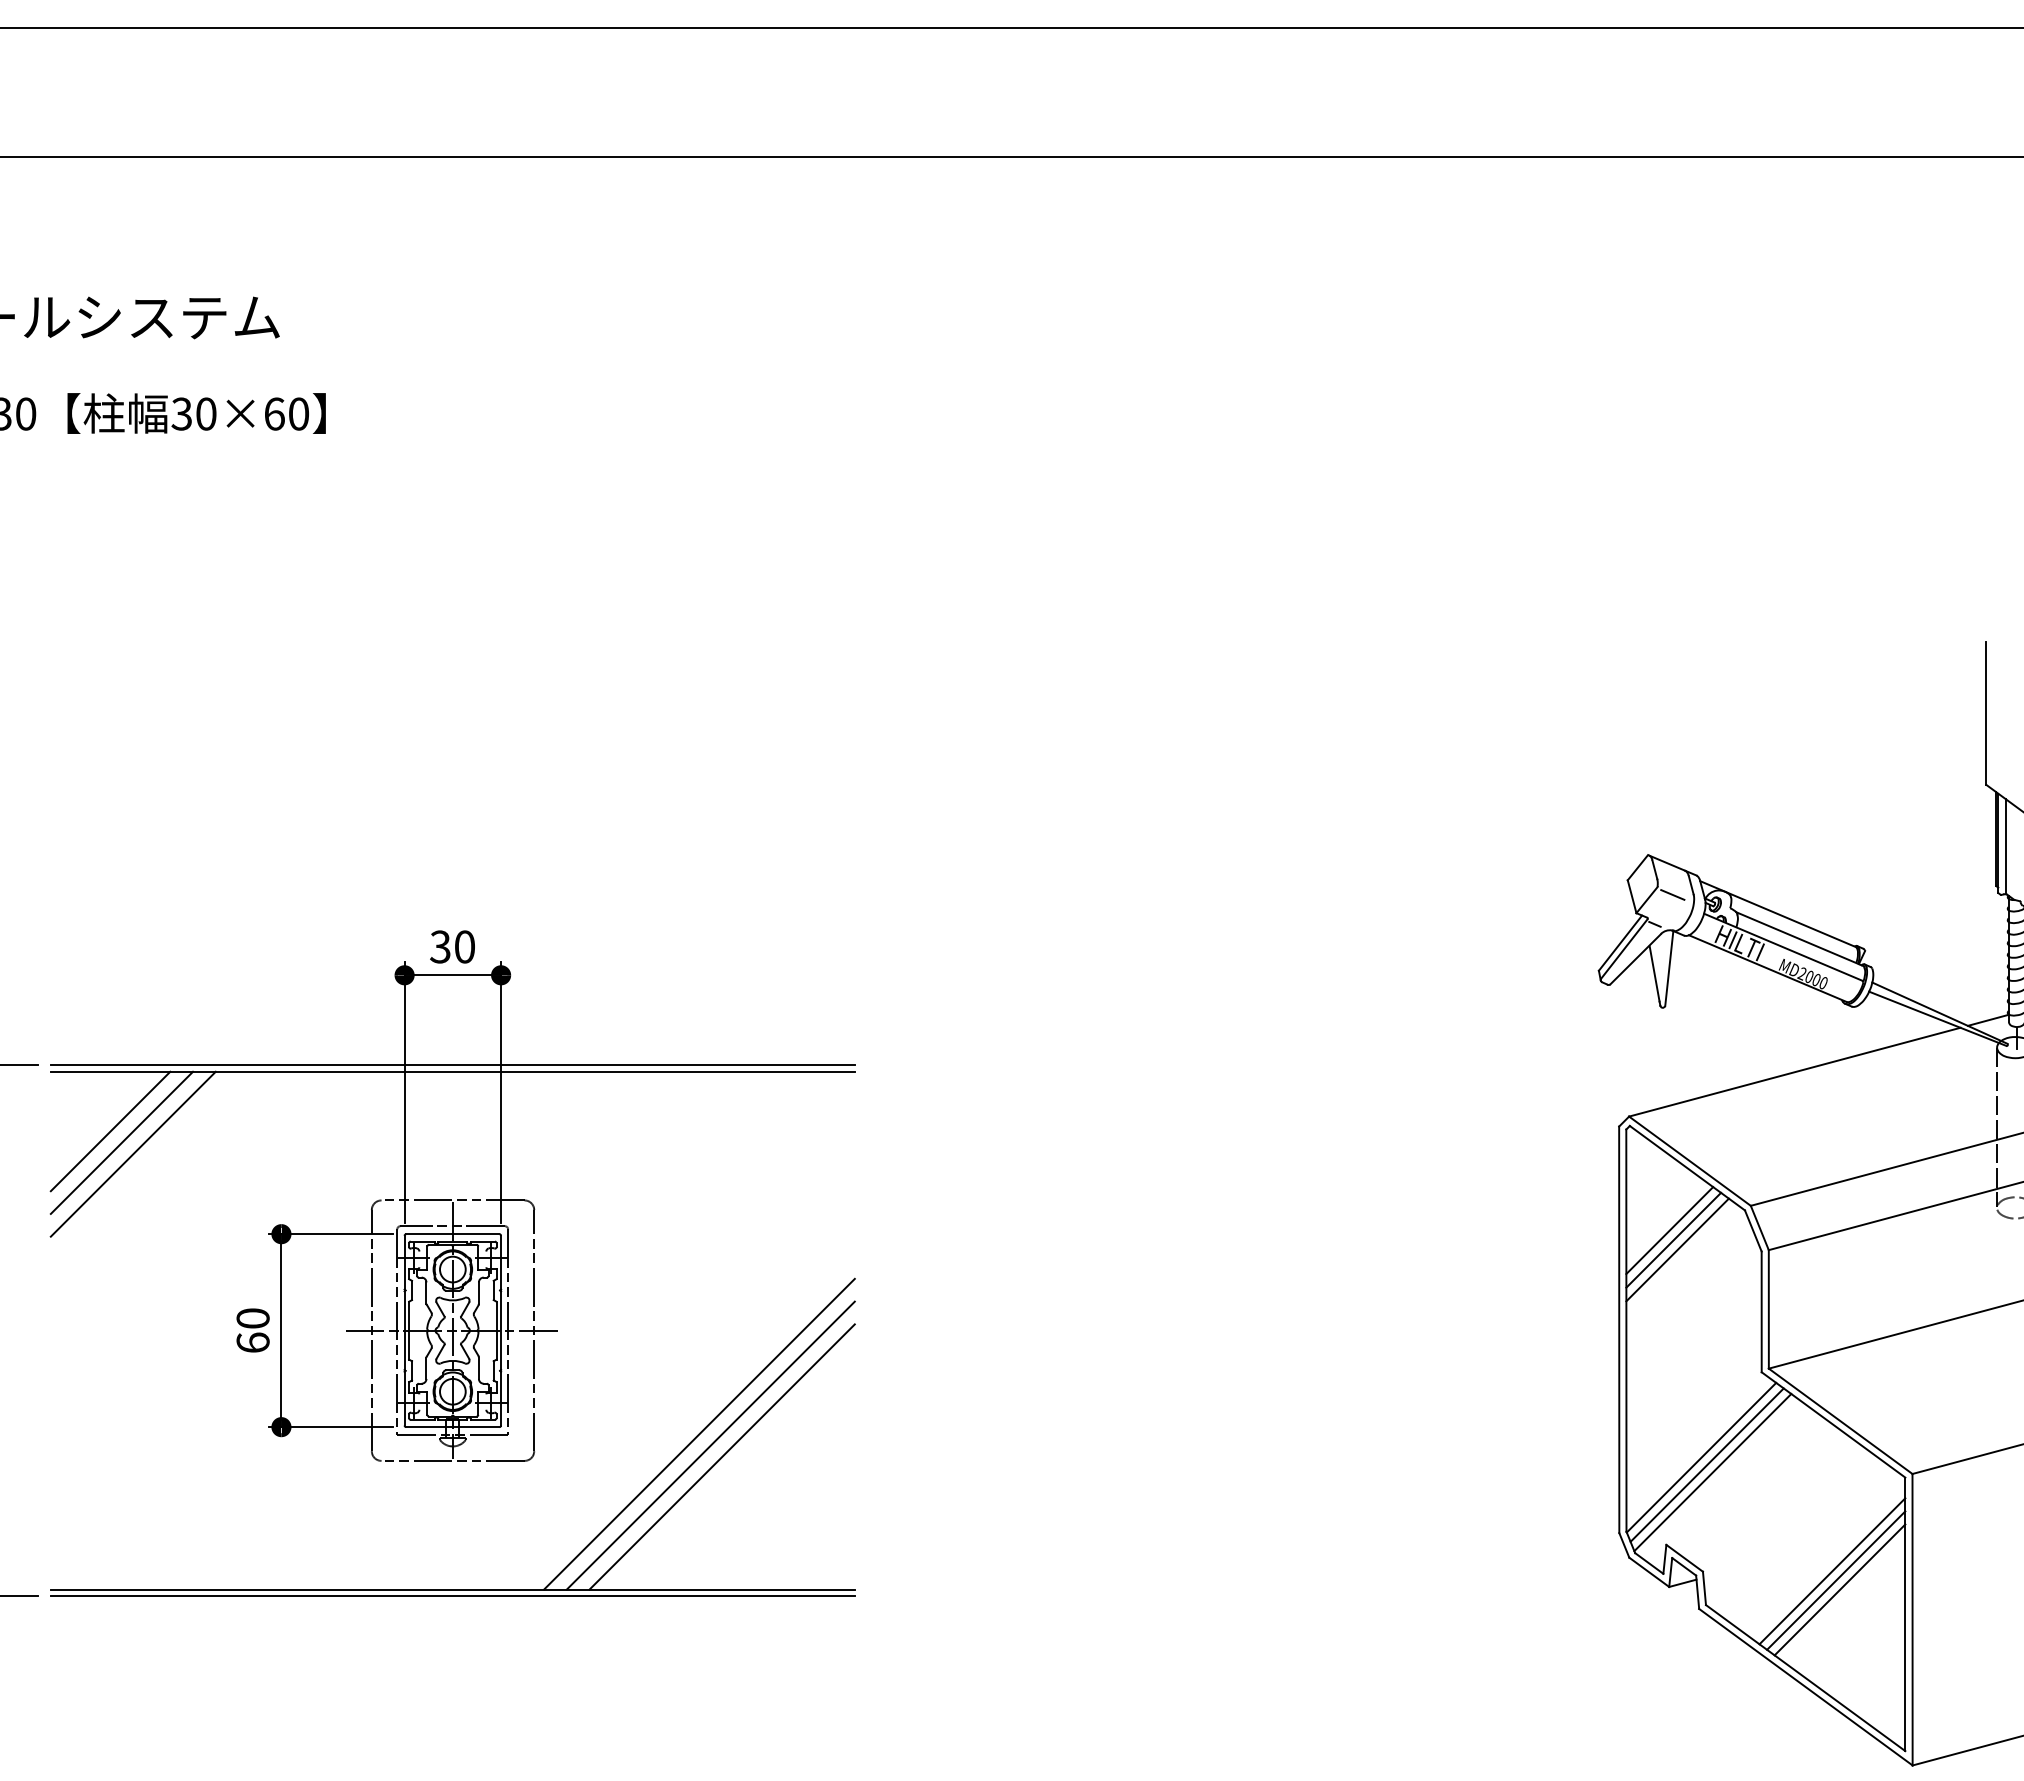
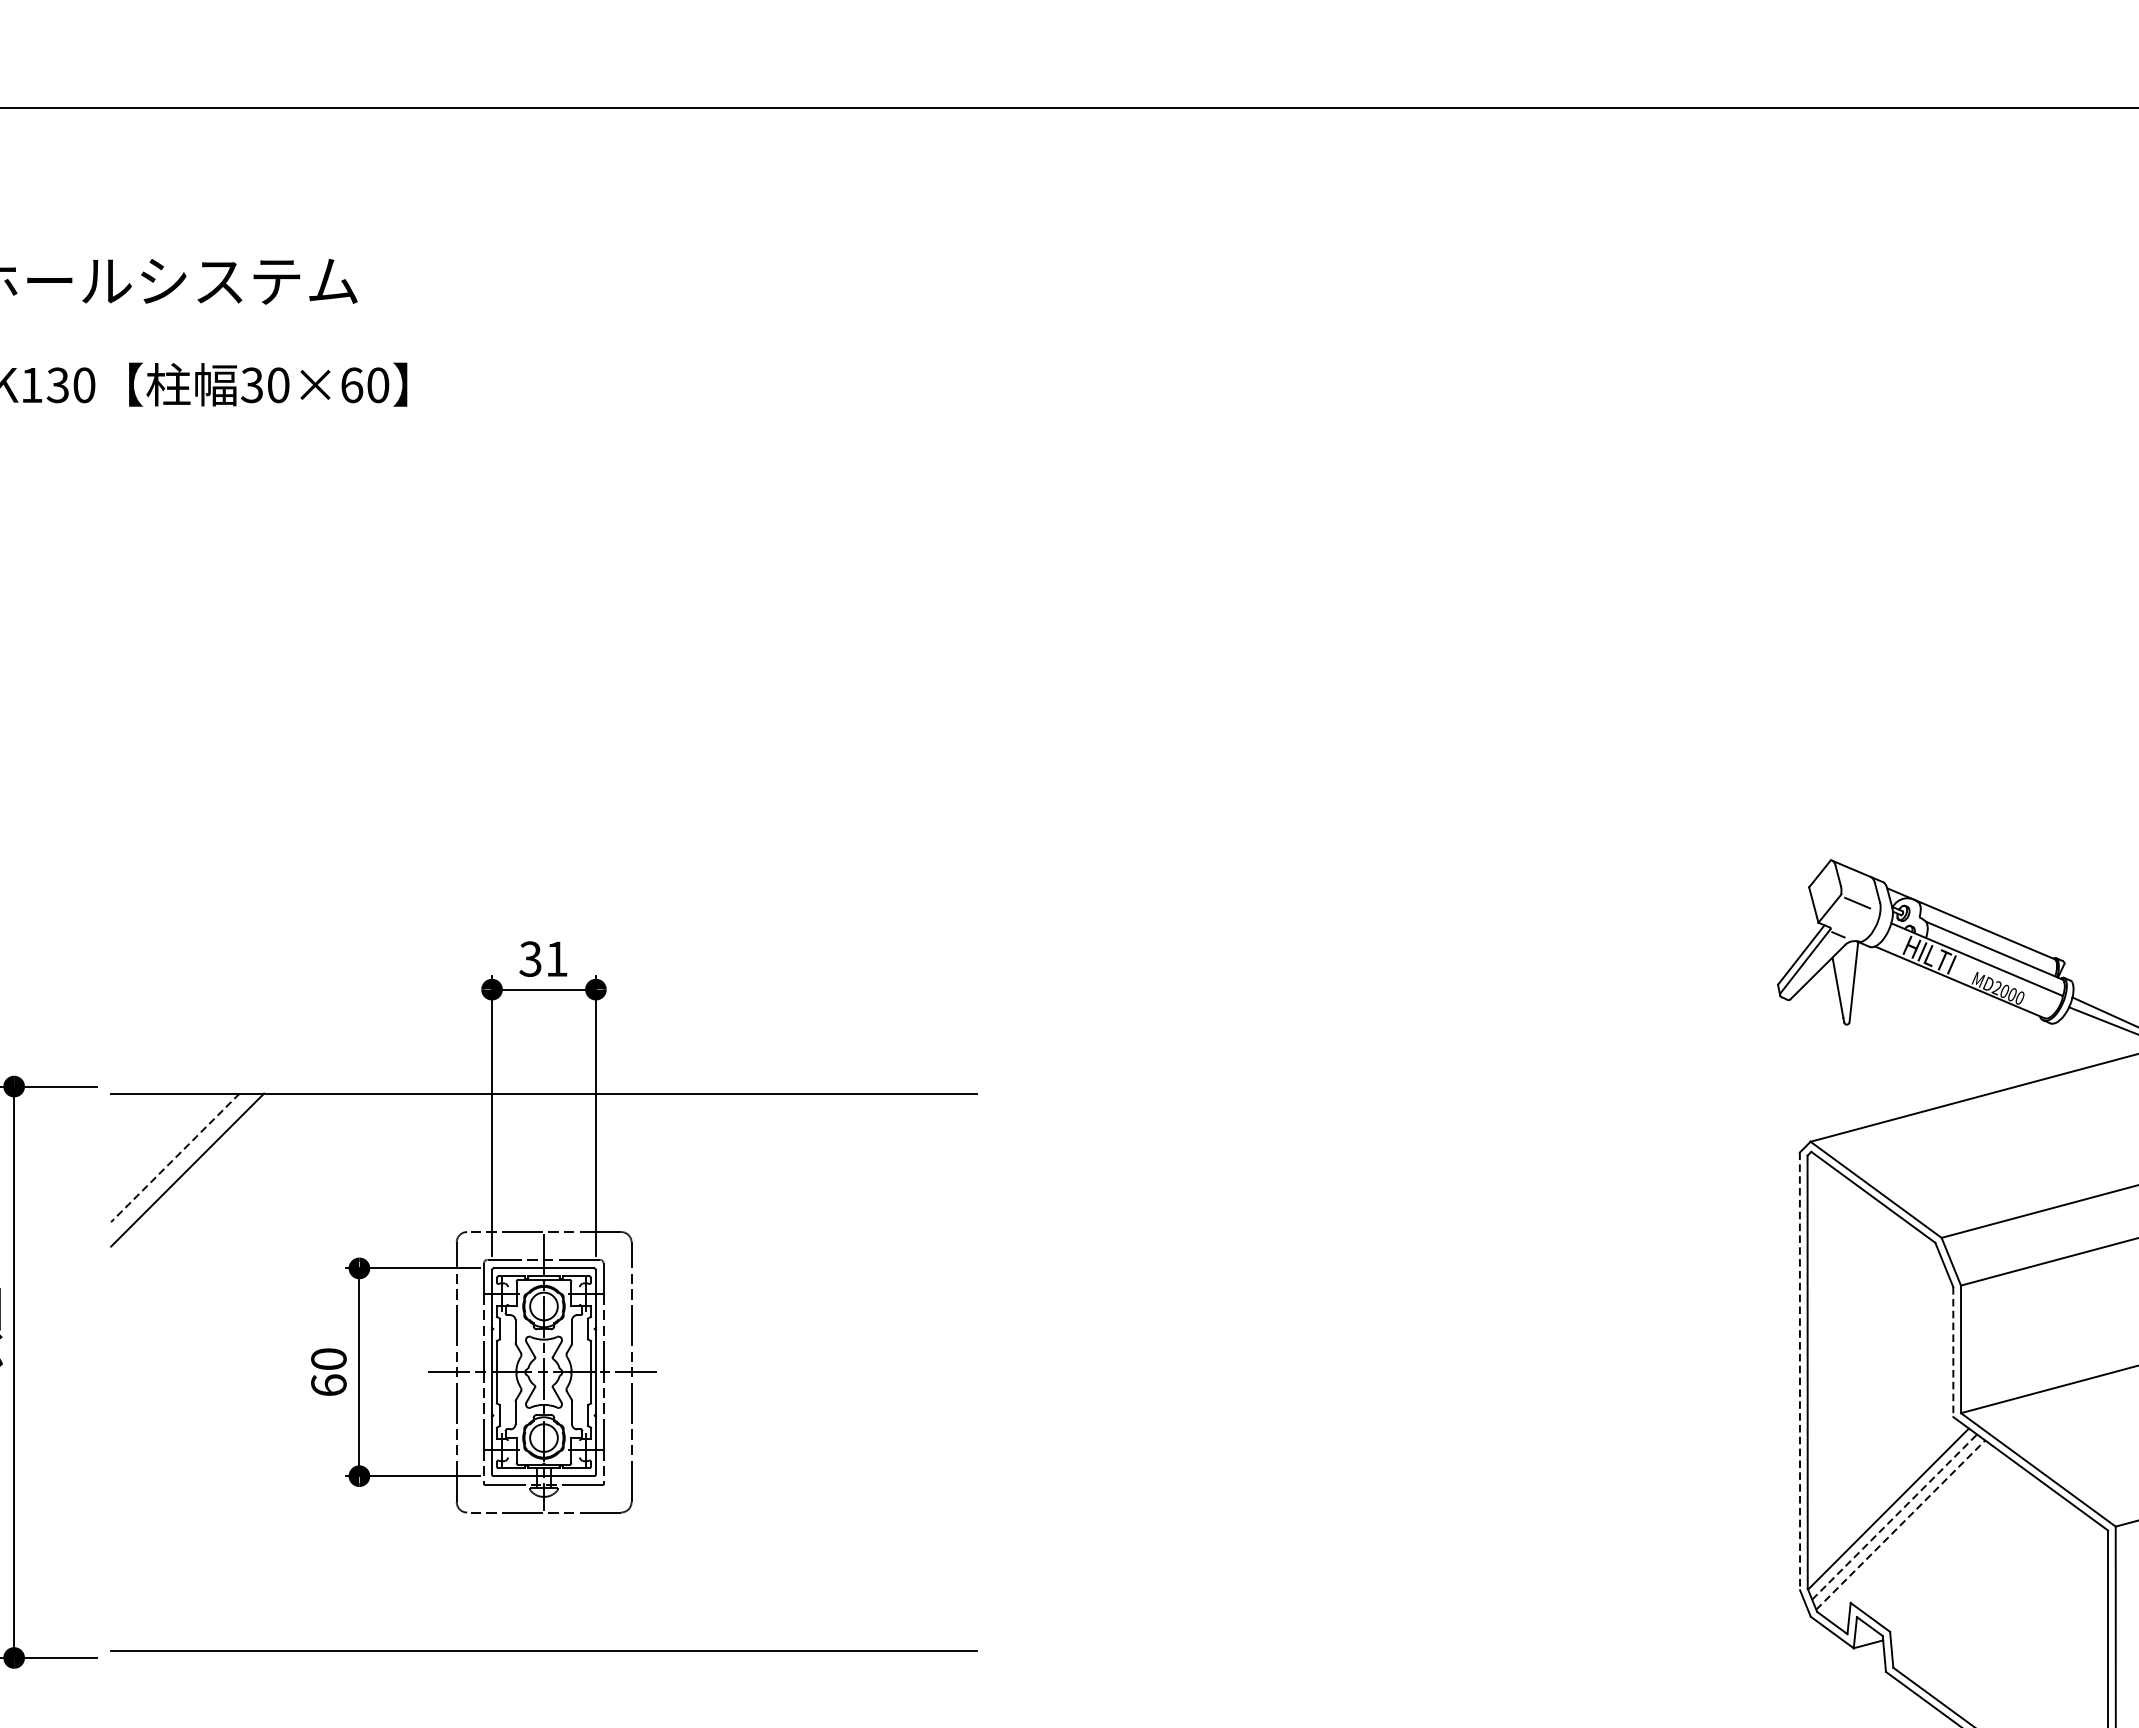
text: (464, 946) -> (556, 958), 30 -> 31
line: (452, 1065) -> (543, 1086), removed
line: (110, 1131) -> (175, 1157), solid -> dashed
line: (132, 1153) -> (199, 1181), removed
line: (1669, 1230) -> (1854, 1264), removed
line: (1673, 1239) -> (1858, 1274), removed
line: (1677, 1249) -> (1862, 1284), removed
line: (1761, 1312) -> (1953, 1352), solid -> dashed
line: (1619, 1330) -> (1800, 1372), solid -> dashed
line: (699, 1433) -> (809, 1483), removed
line: (710, 1445) -> (821, 1495), removed
line: (721, 1456) -> (833, 1507), removed
line: (1707, 1464) -> (1894, 1516), solid -> dashed
line: (1713, 1472) -> (1901, 1525), solid -> dashed
line: (1832, 1571) -> (2029, 1631), removed
line: (1836, 1580) -> (2033, 1641), removed
line: (1839, 1589) -> (2037, 1651), removed
line: (452, 1595) -> (543, 1657), removed

